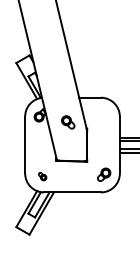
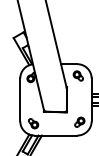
part: (68, 122) -> (78, 76), moved
part: (42, 176) -> (33, 123), size x1.67

